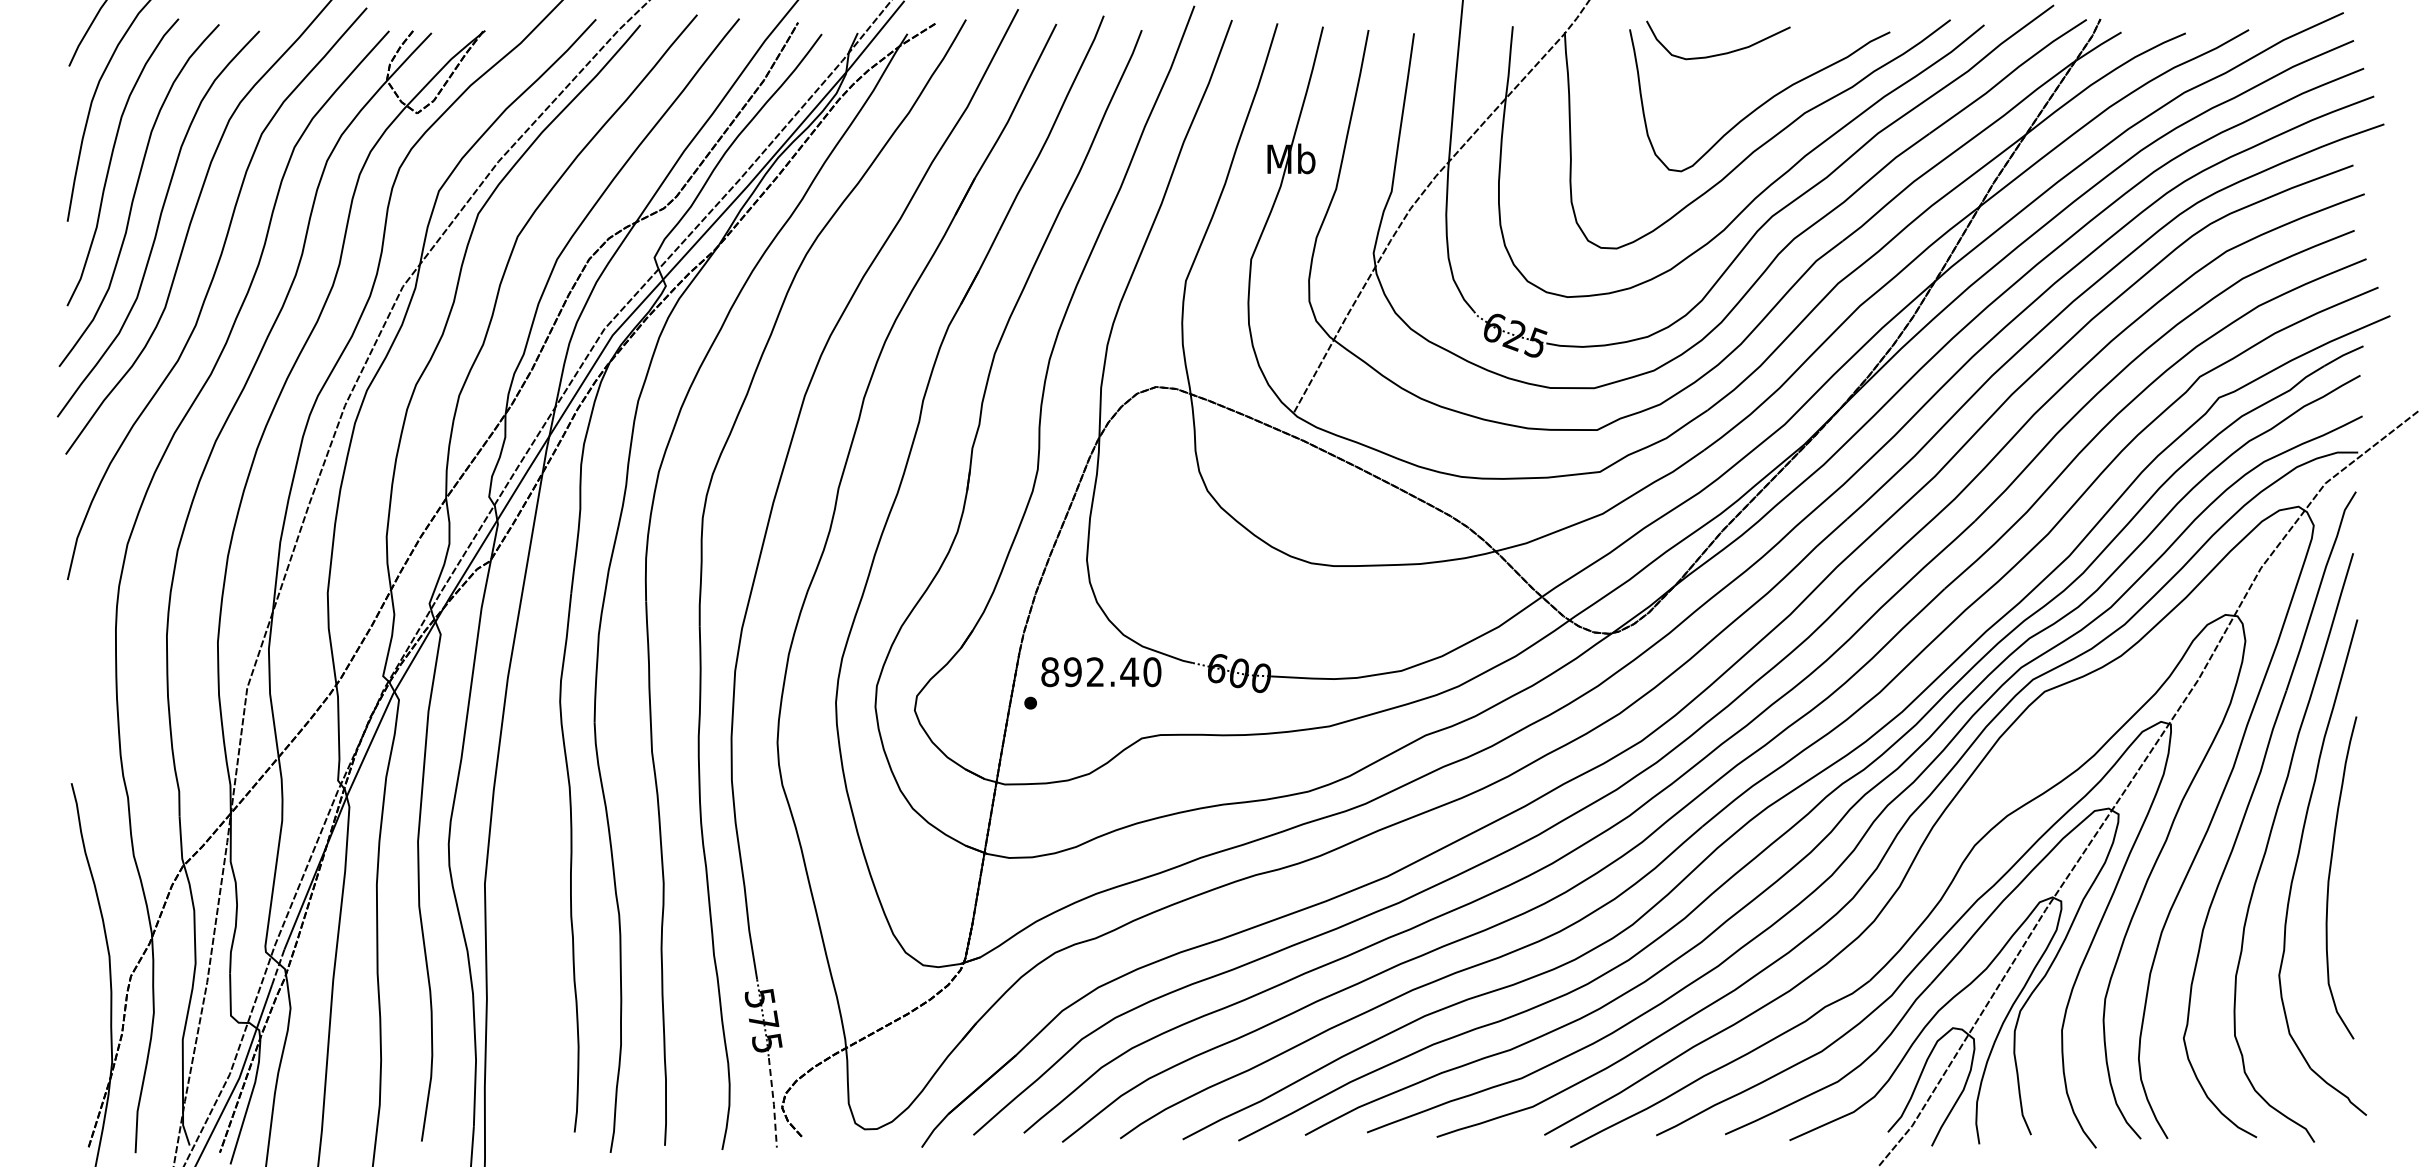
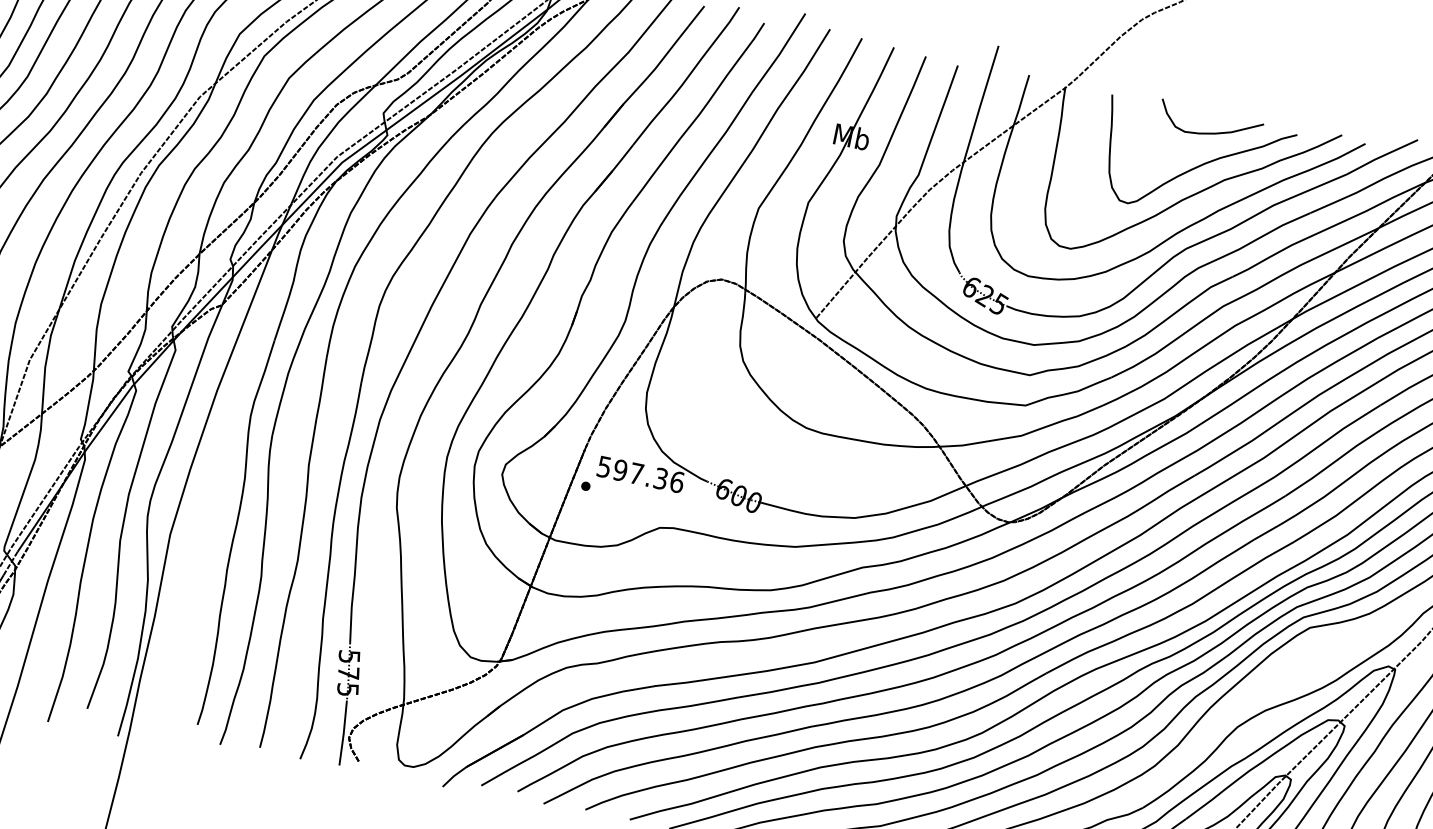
curve: (1719, 53) -> (1209, 132), moved
text: (1101, 672) -> (640, 474), 892.40 -> 597.36
line: (773, 1103) -> (343, 733), dashed -> solid

